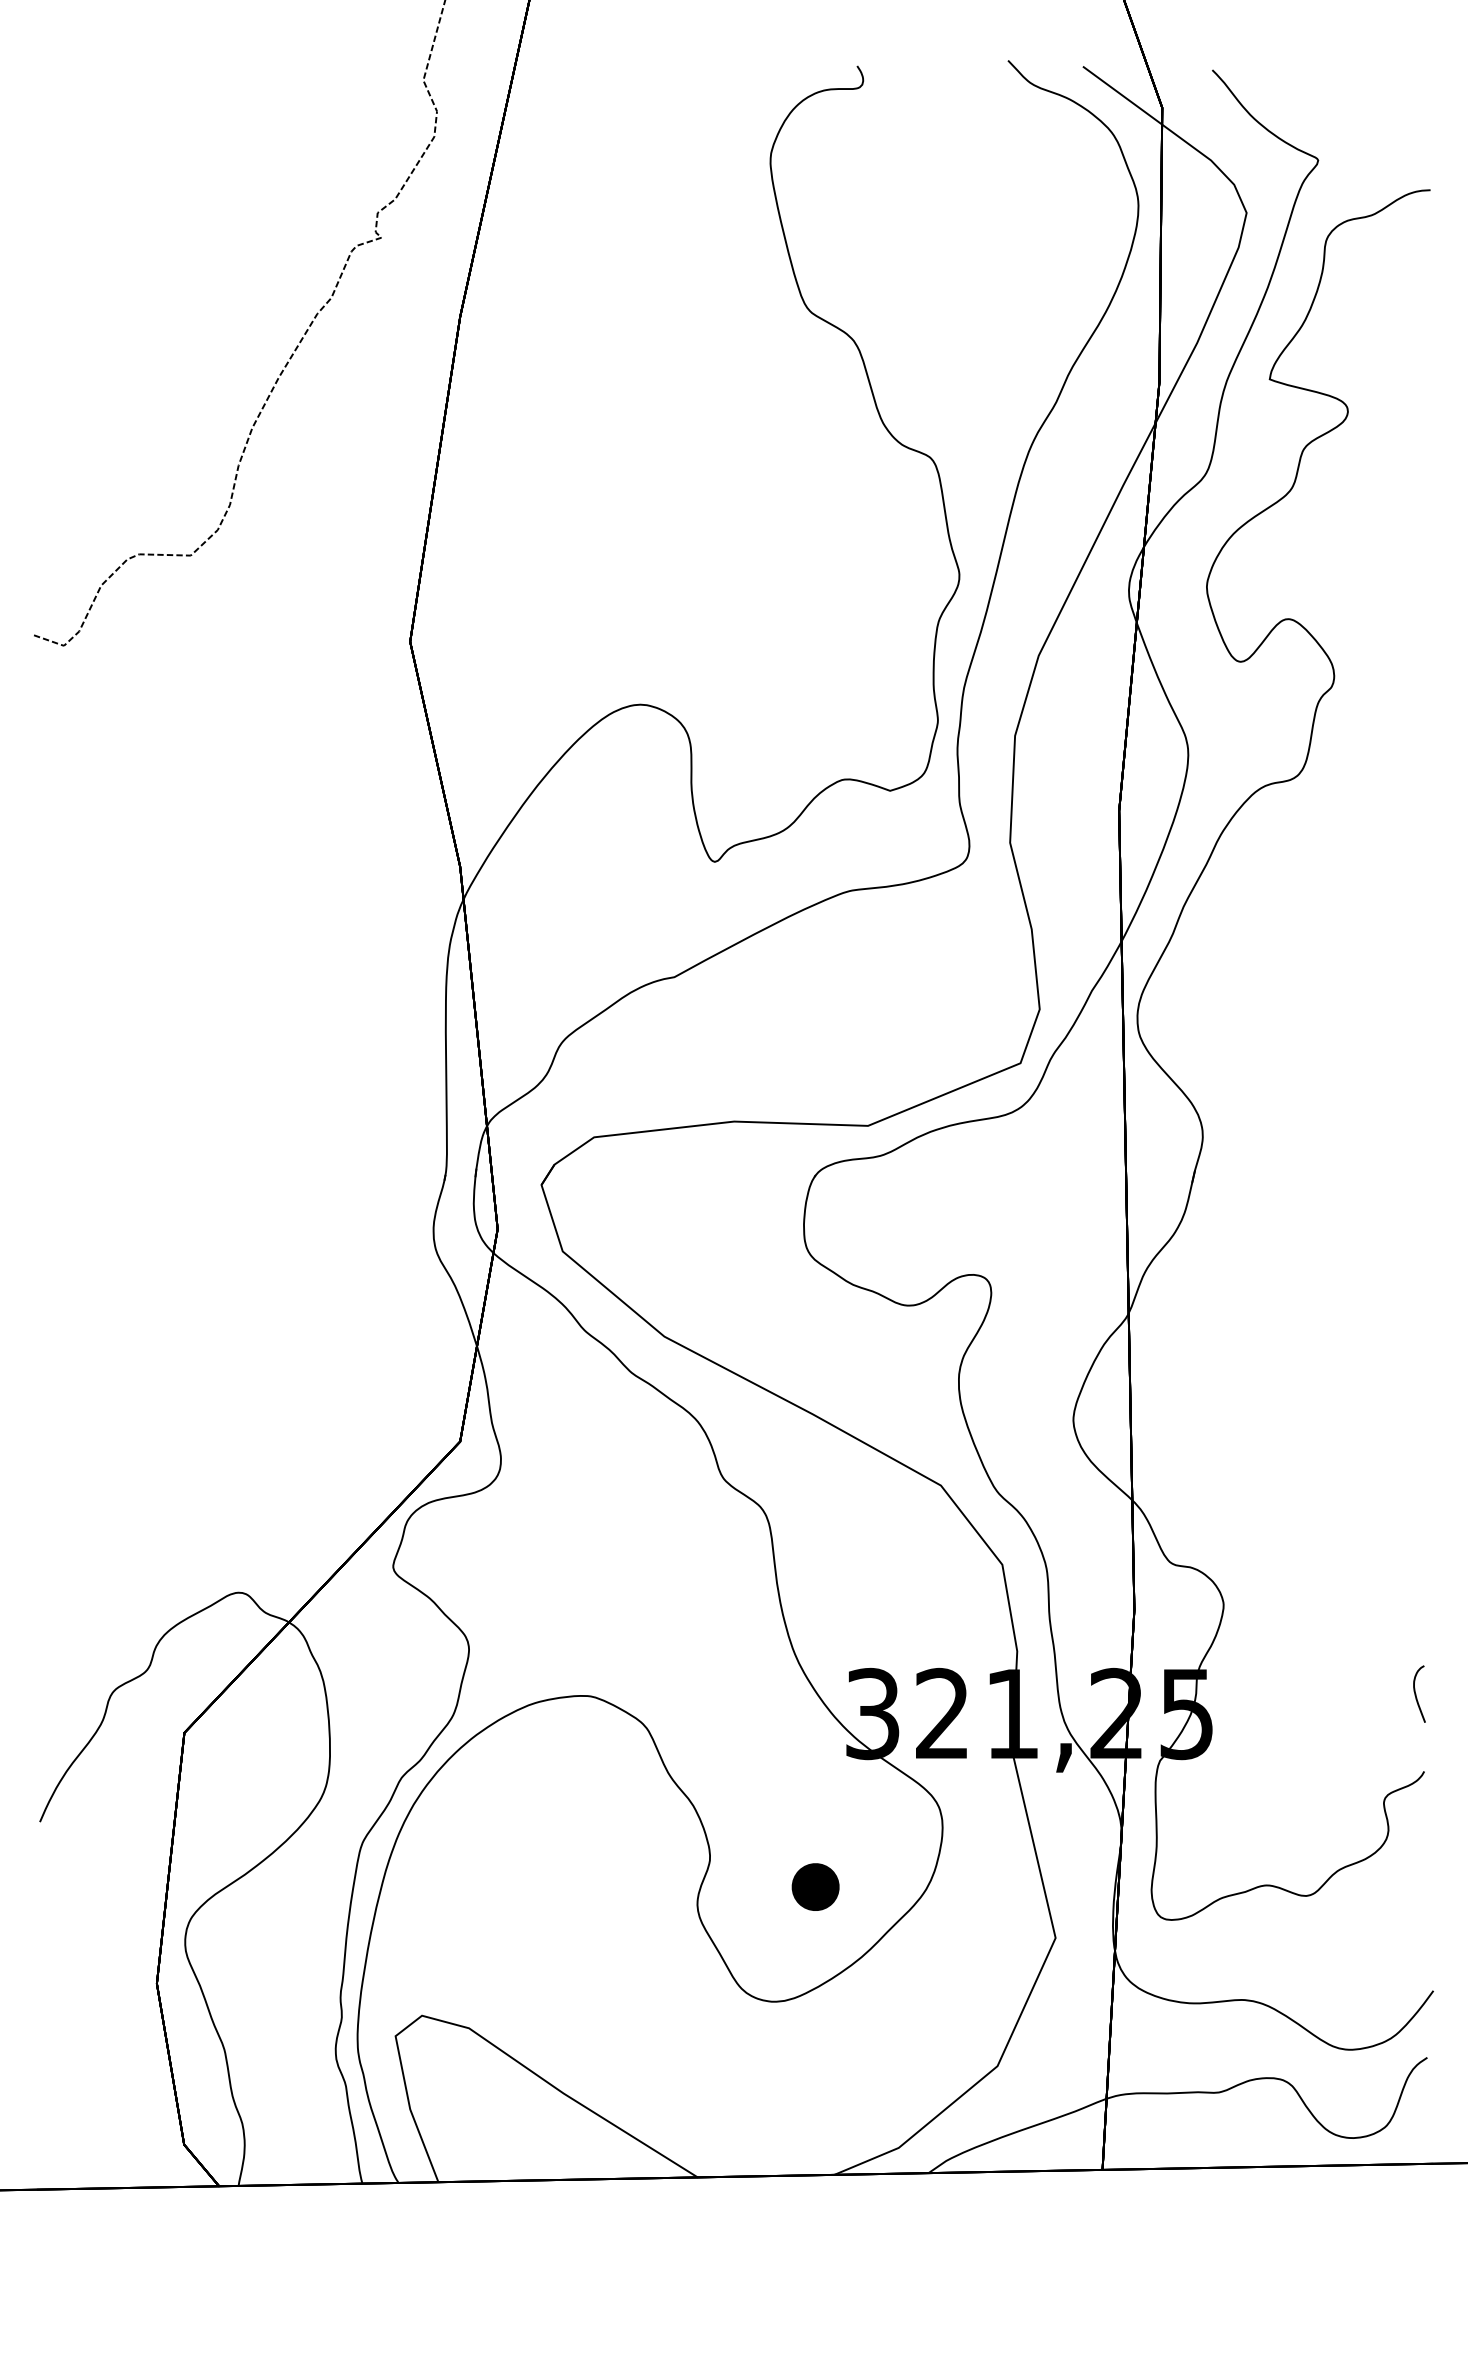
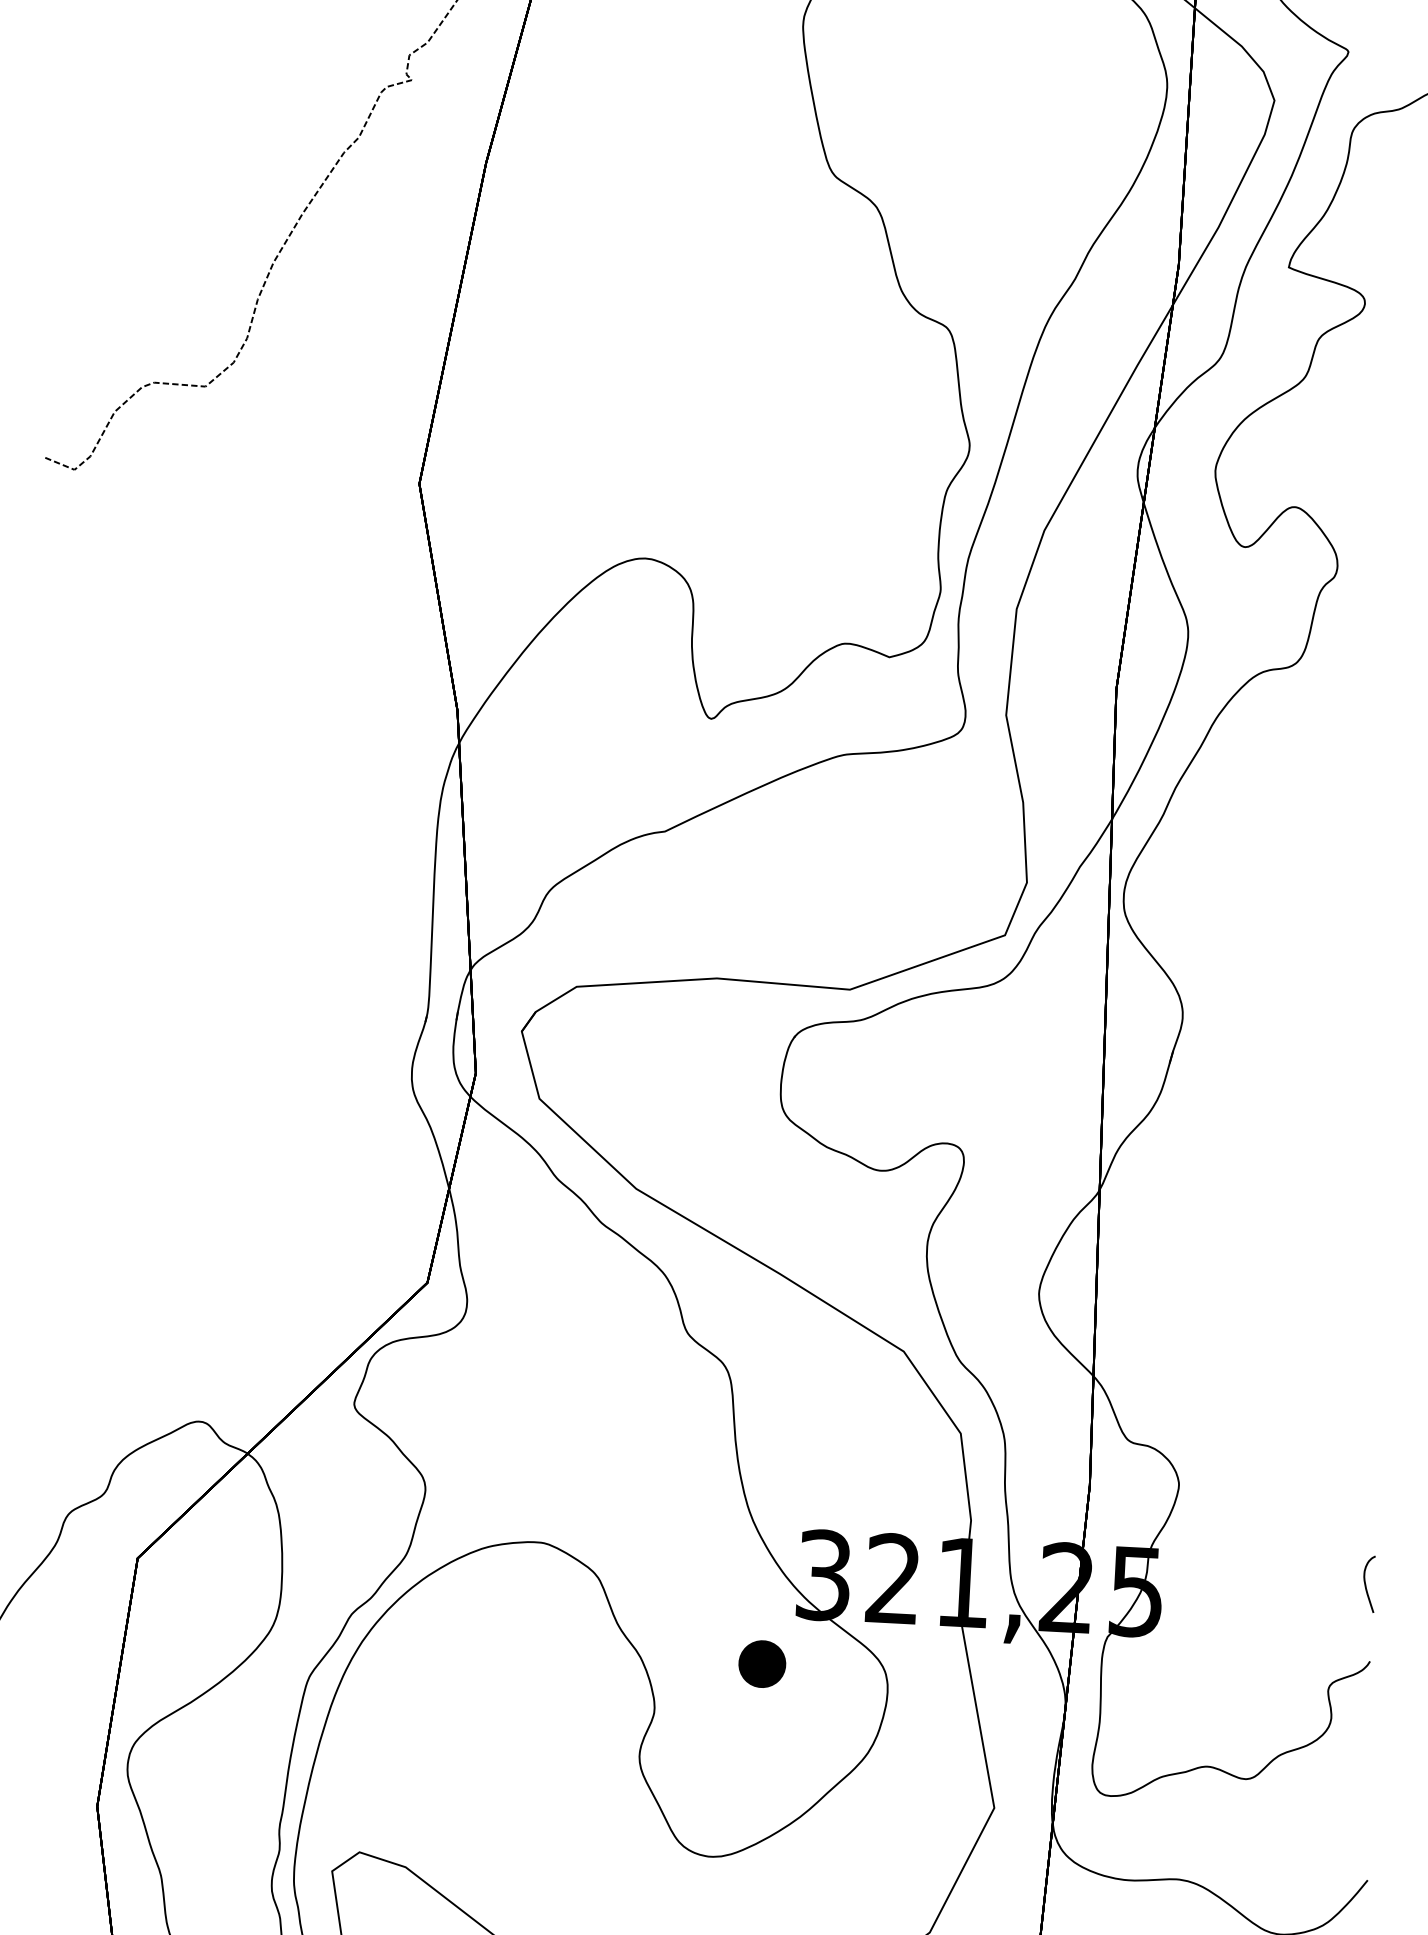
part: (815, 1886) -> (762, 1663), moved

